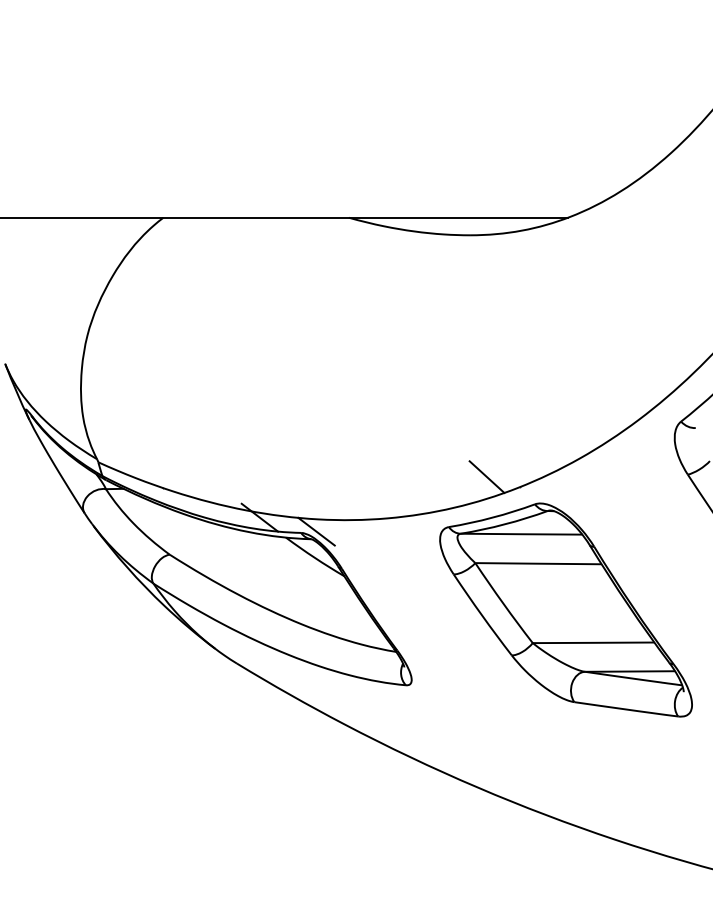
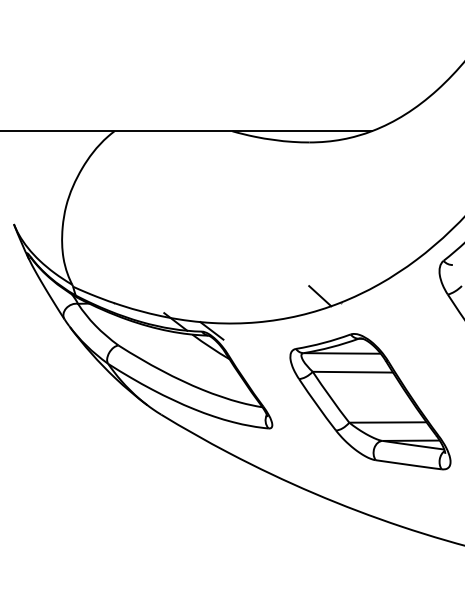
part: (566, 609) -> (370, 401), moved

